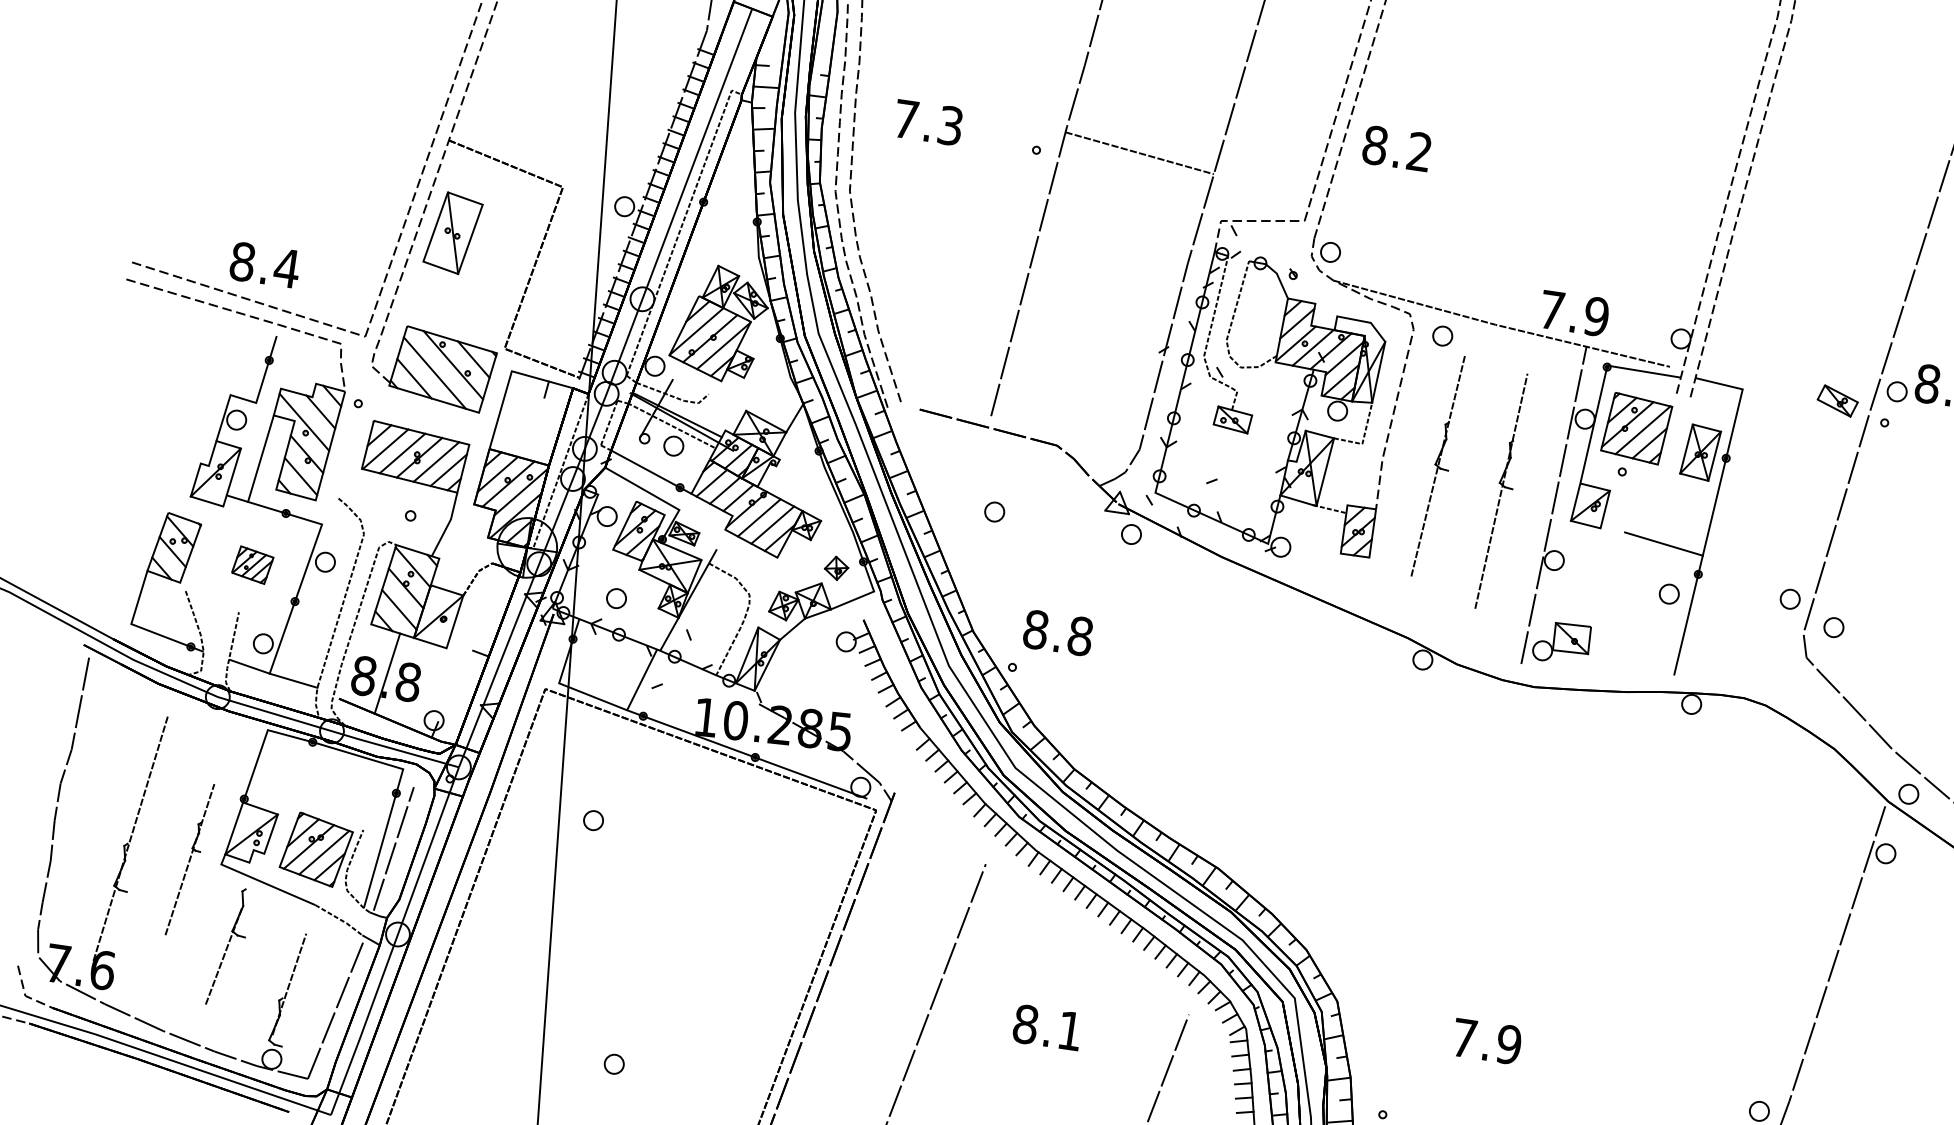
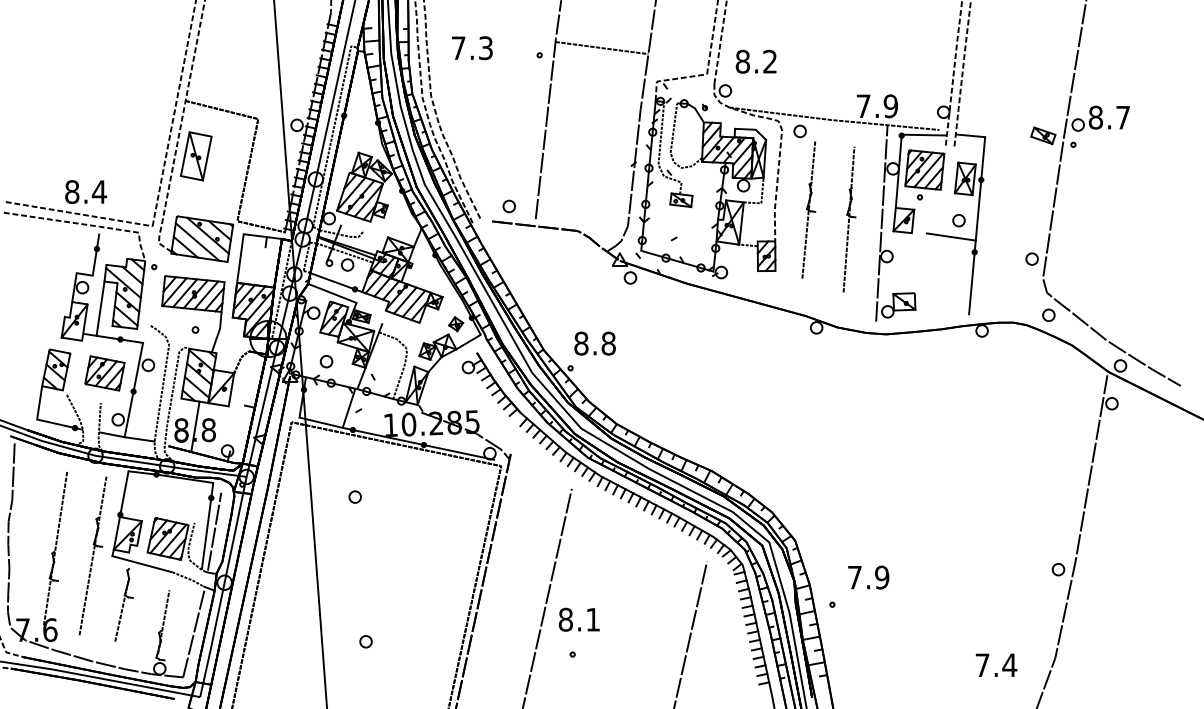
text: (1395, 148) -> (755, 61), moved
part: (993, 511) -> (508, 206), moved
part: (251, 565) -> (104, 373), size x1.67
part: (1668, 593) -> (958, 220), moved
part: (1833, 626) -> (1048, 314), moved
part: (592, 819) -> (354, 496), moved
part: (189, 858) -> (92, 555), size x1.67
text: (1046, 1027) -> (578, 619), moved
text: (1486, 1041) -> (868, 577), moved

